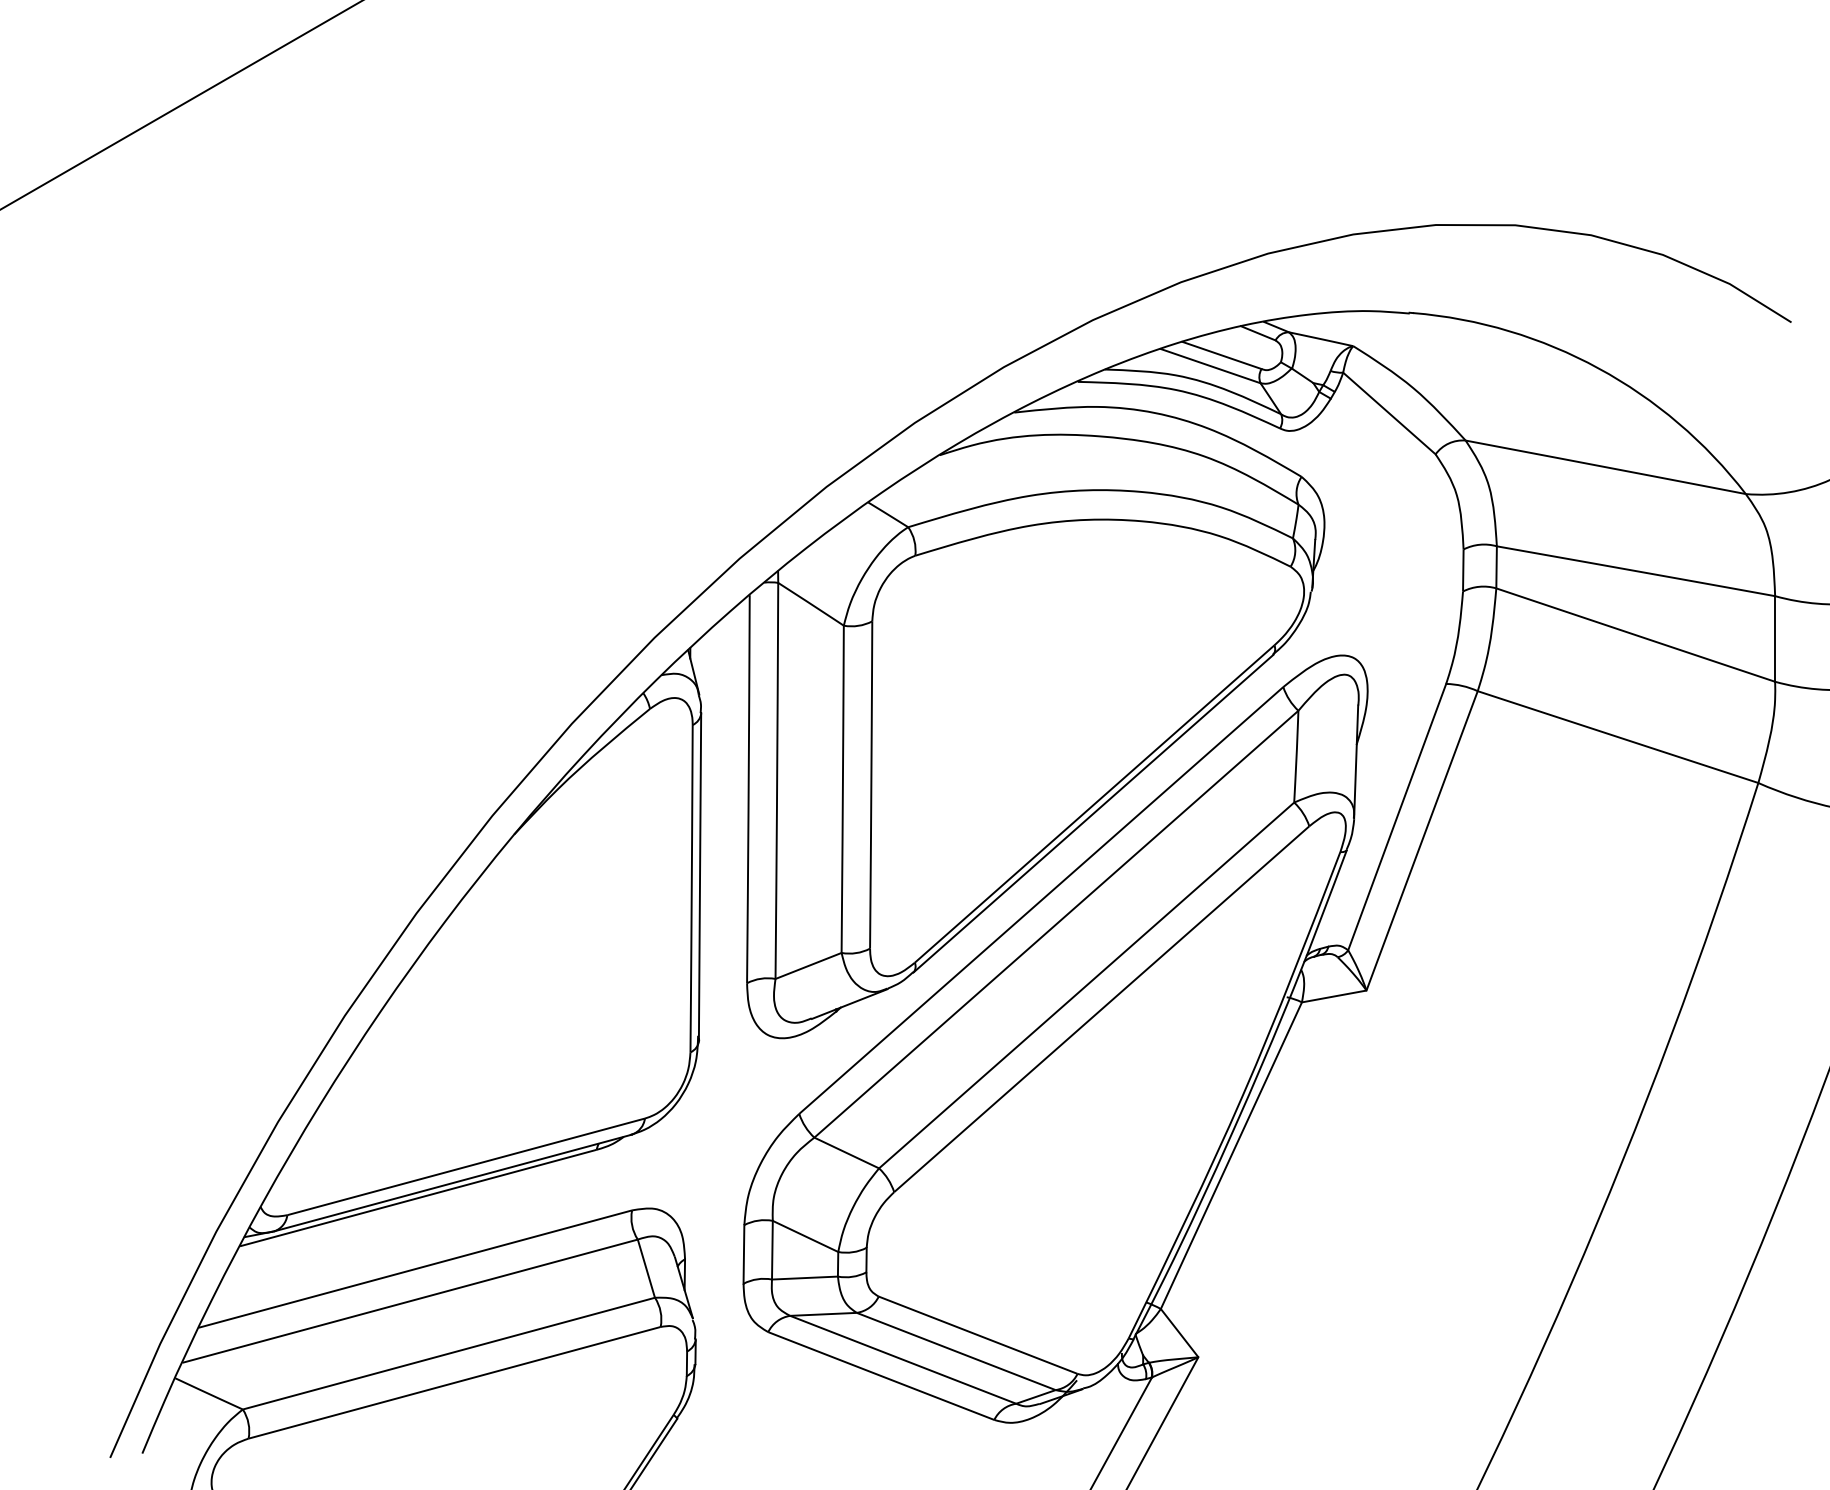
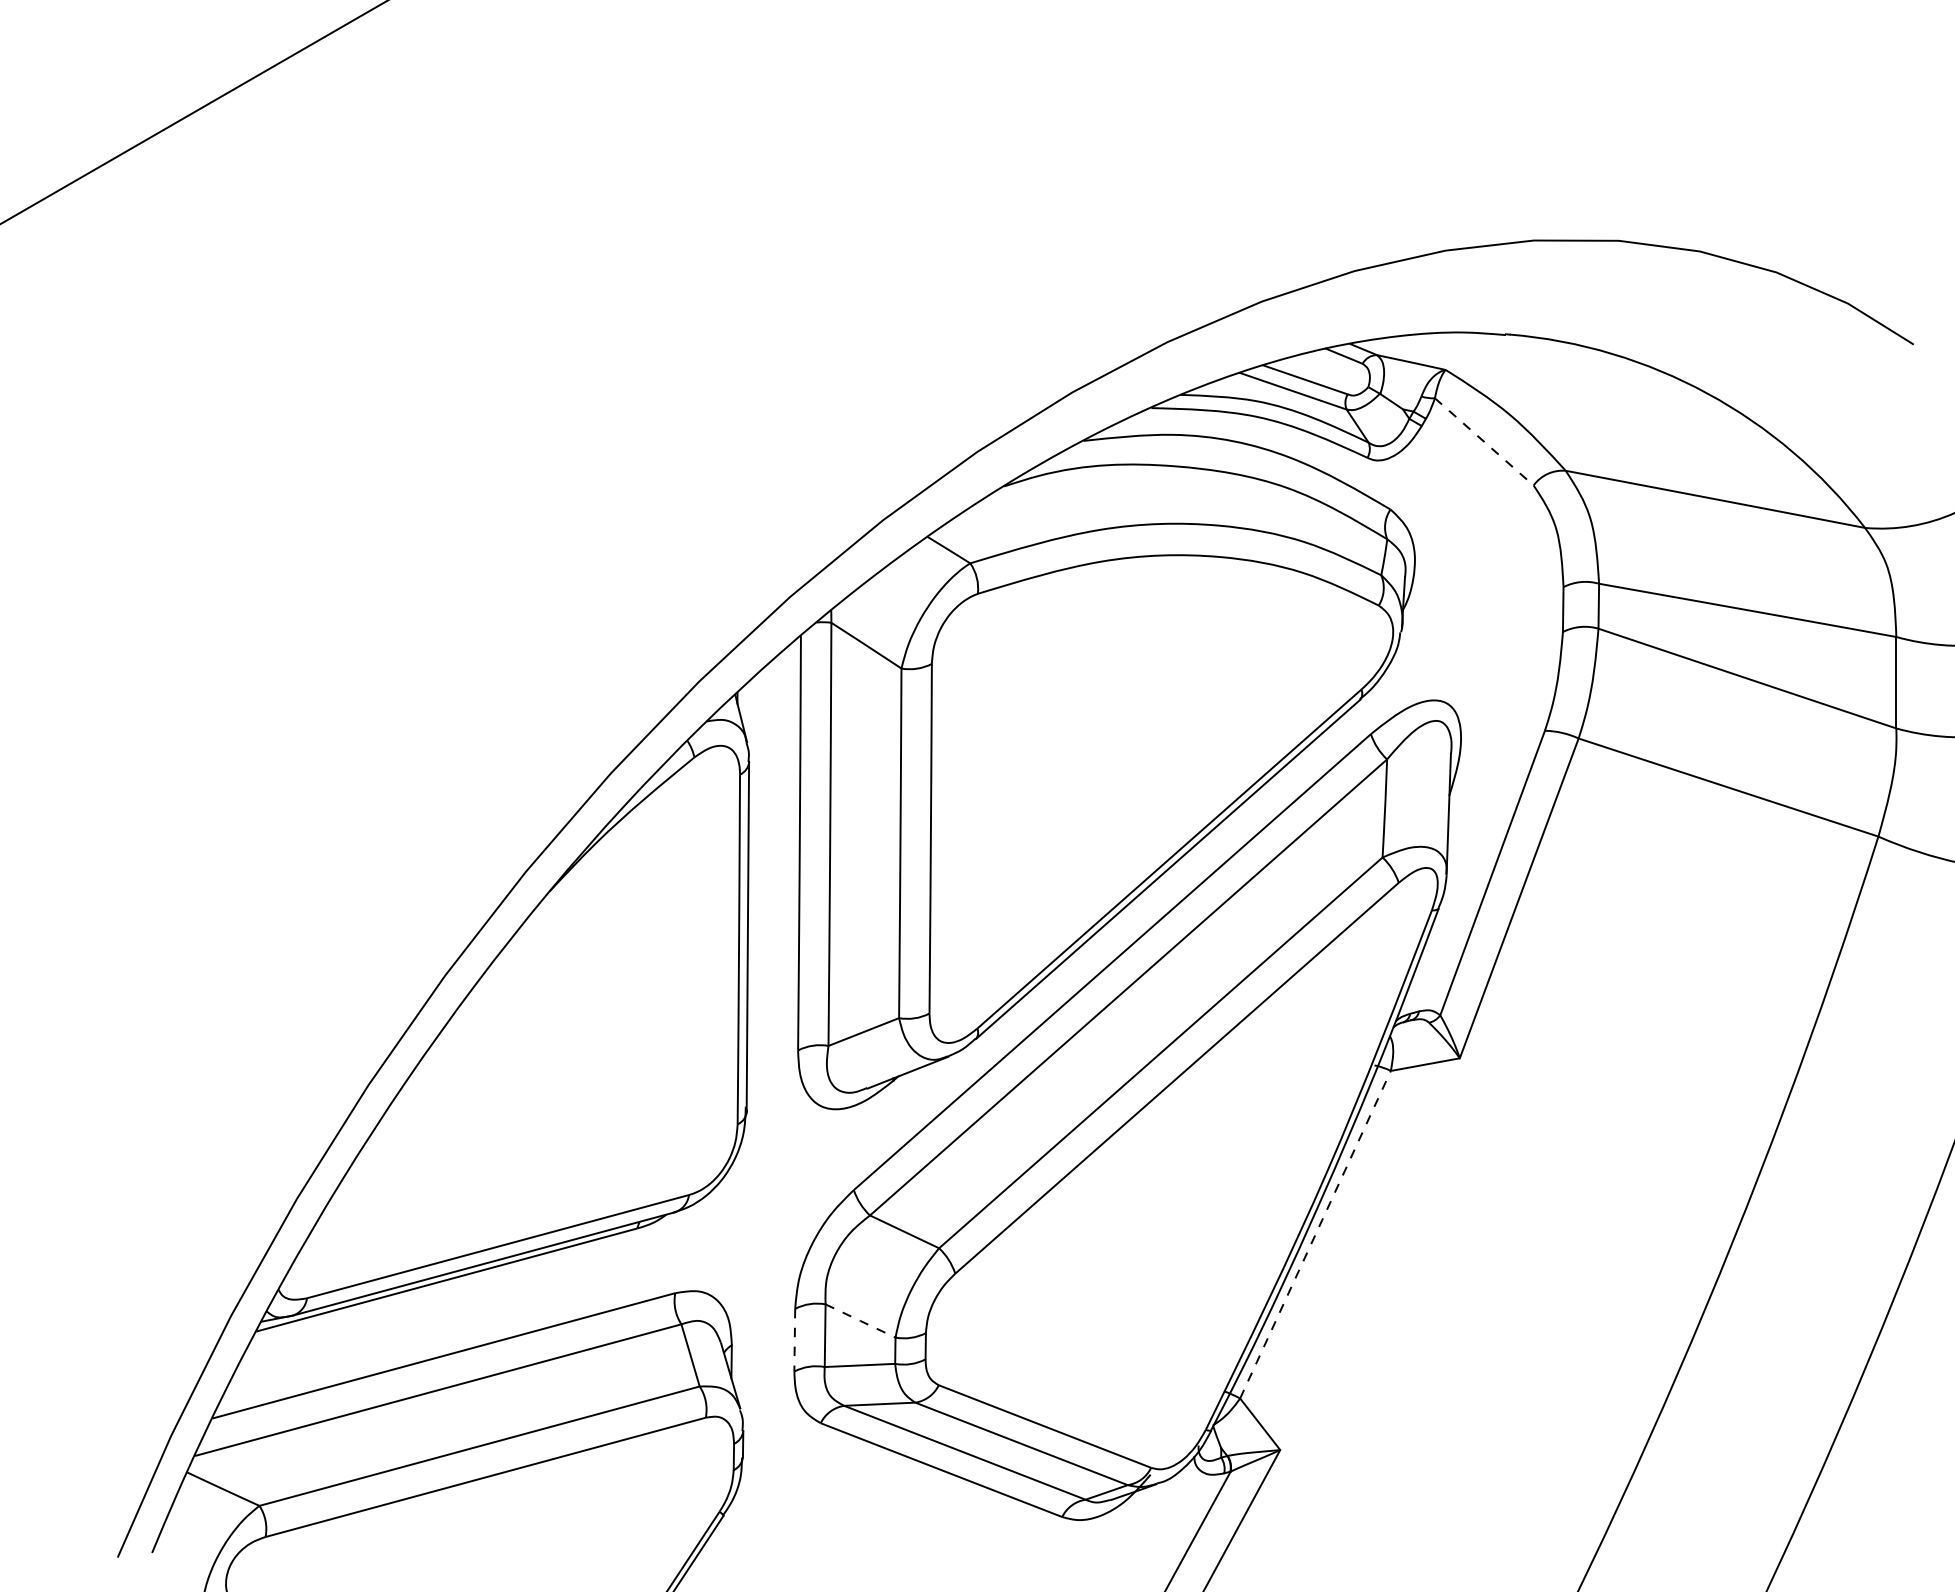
line: (1389, 413) -> (1484, 441), solid -> dashed
line: (1231, 1155) -> (1315, 1234), solid -> dashed
line: (805, 1235) -> (860, 1320), solid -> dashed
line: (743, 1254) -> (794, 1340), solid -> dashed

